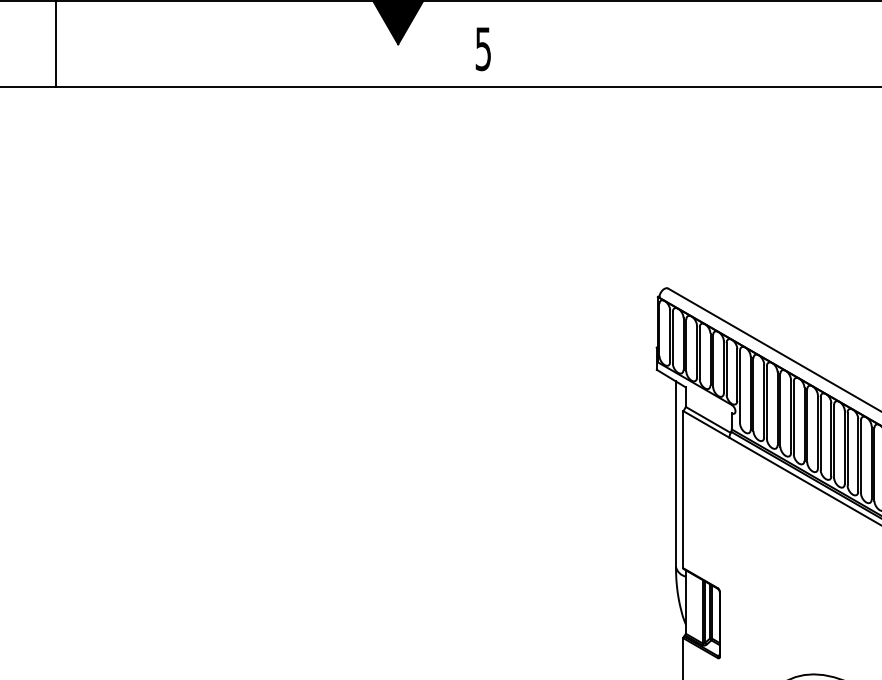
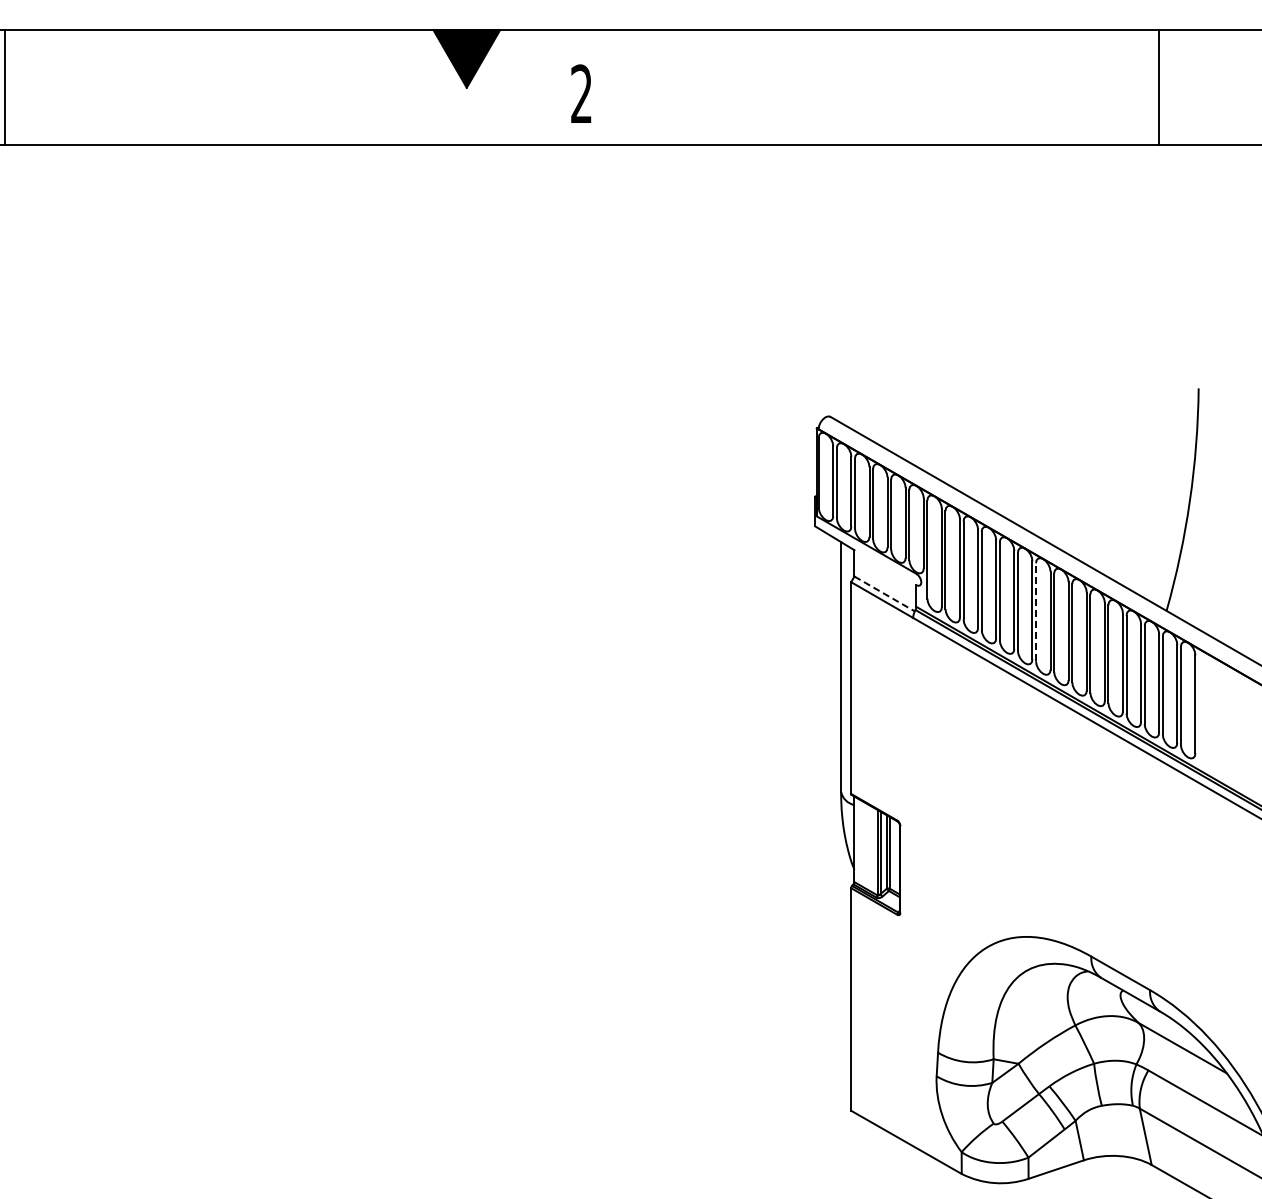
text: (483, 49) -> (581, 94), 5 -> 2
line: (708, 419) -> (884, 593), solid -> dashed
line: (820, 433) -> (1036, 612), solid -> dashed

